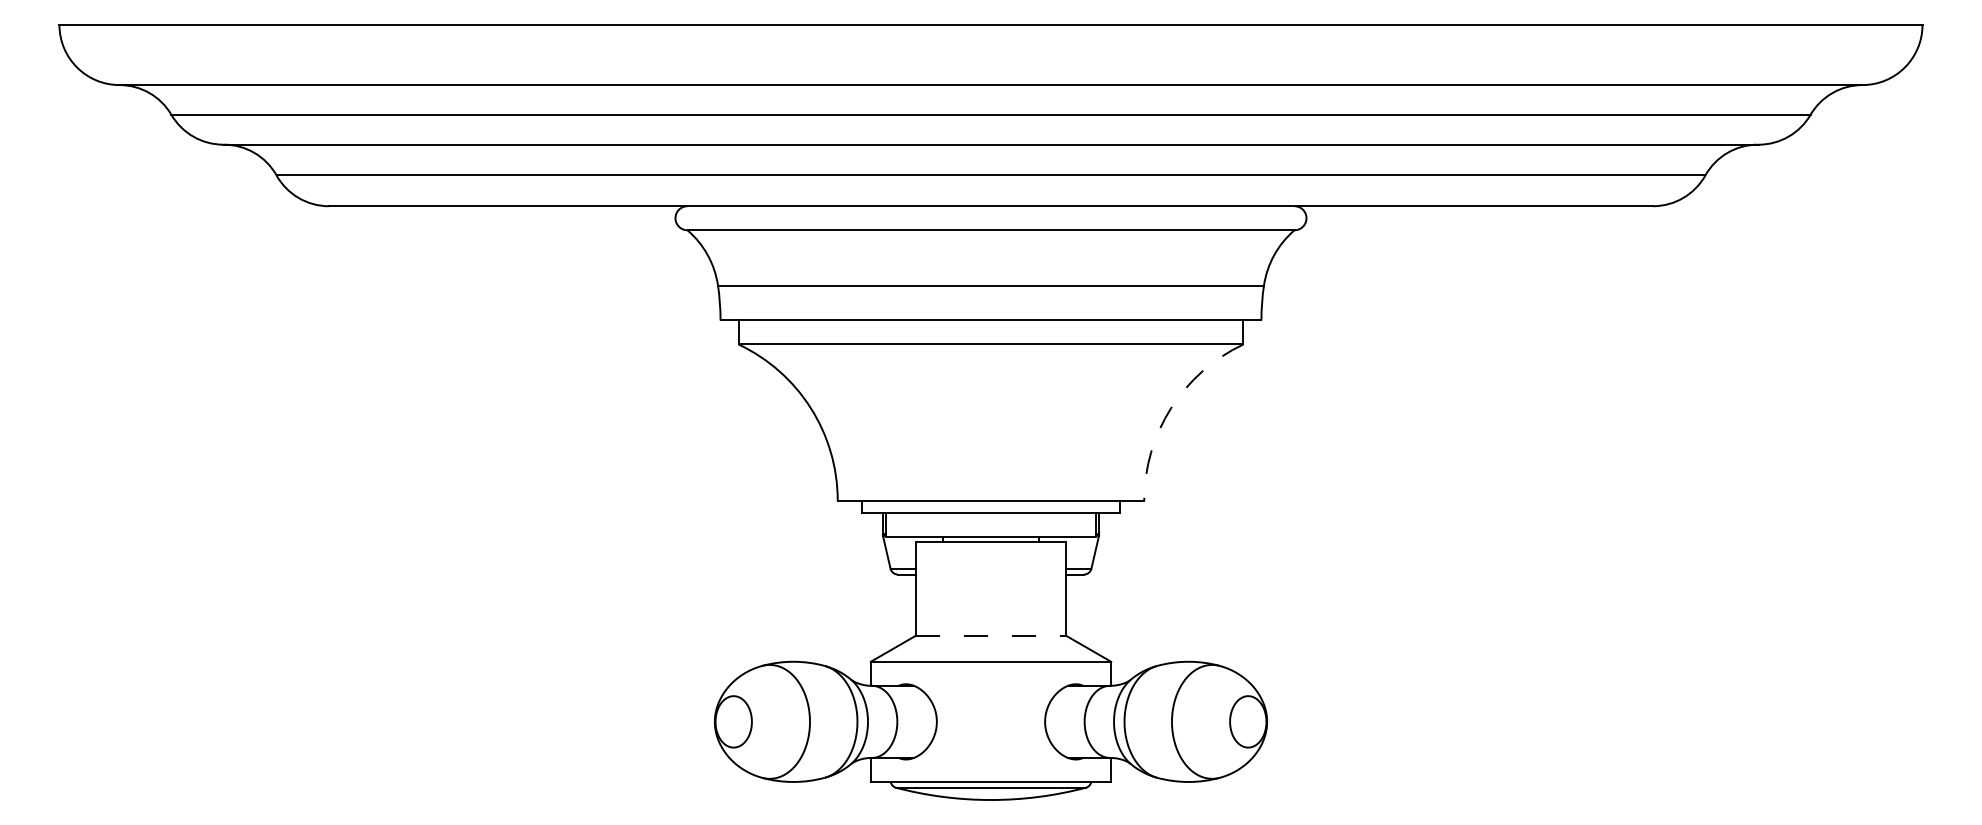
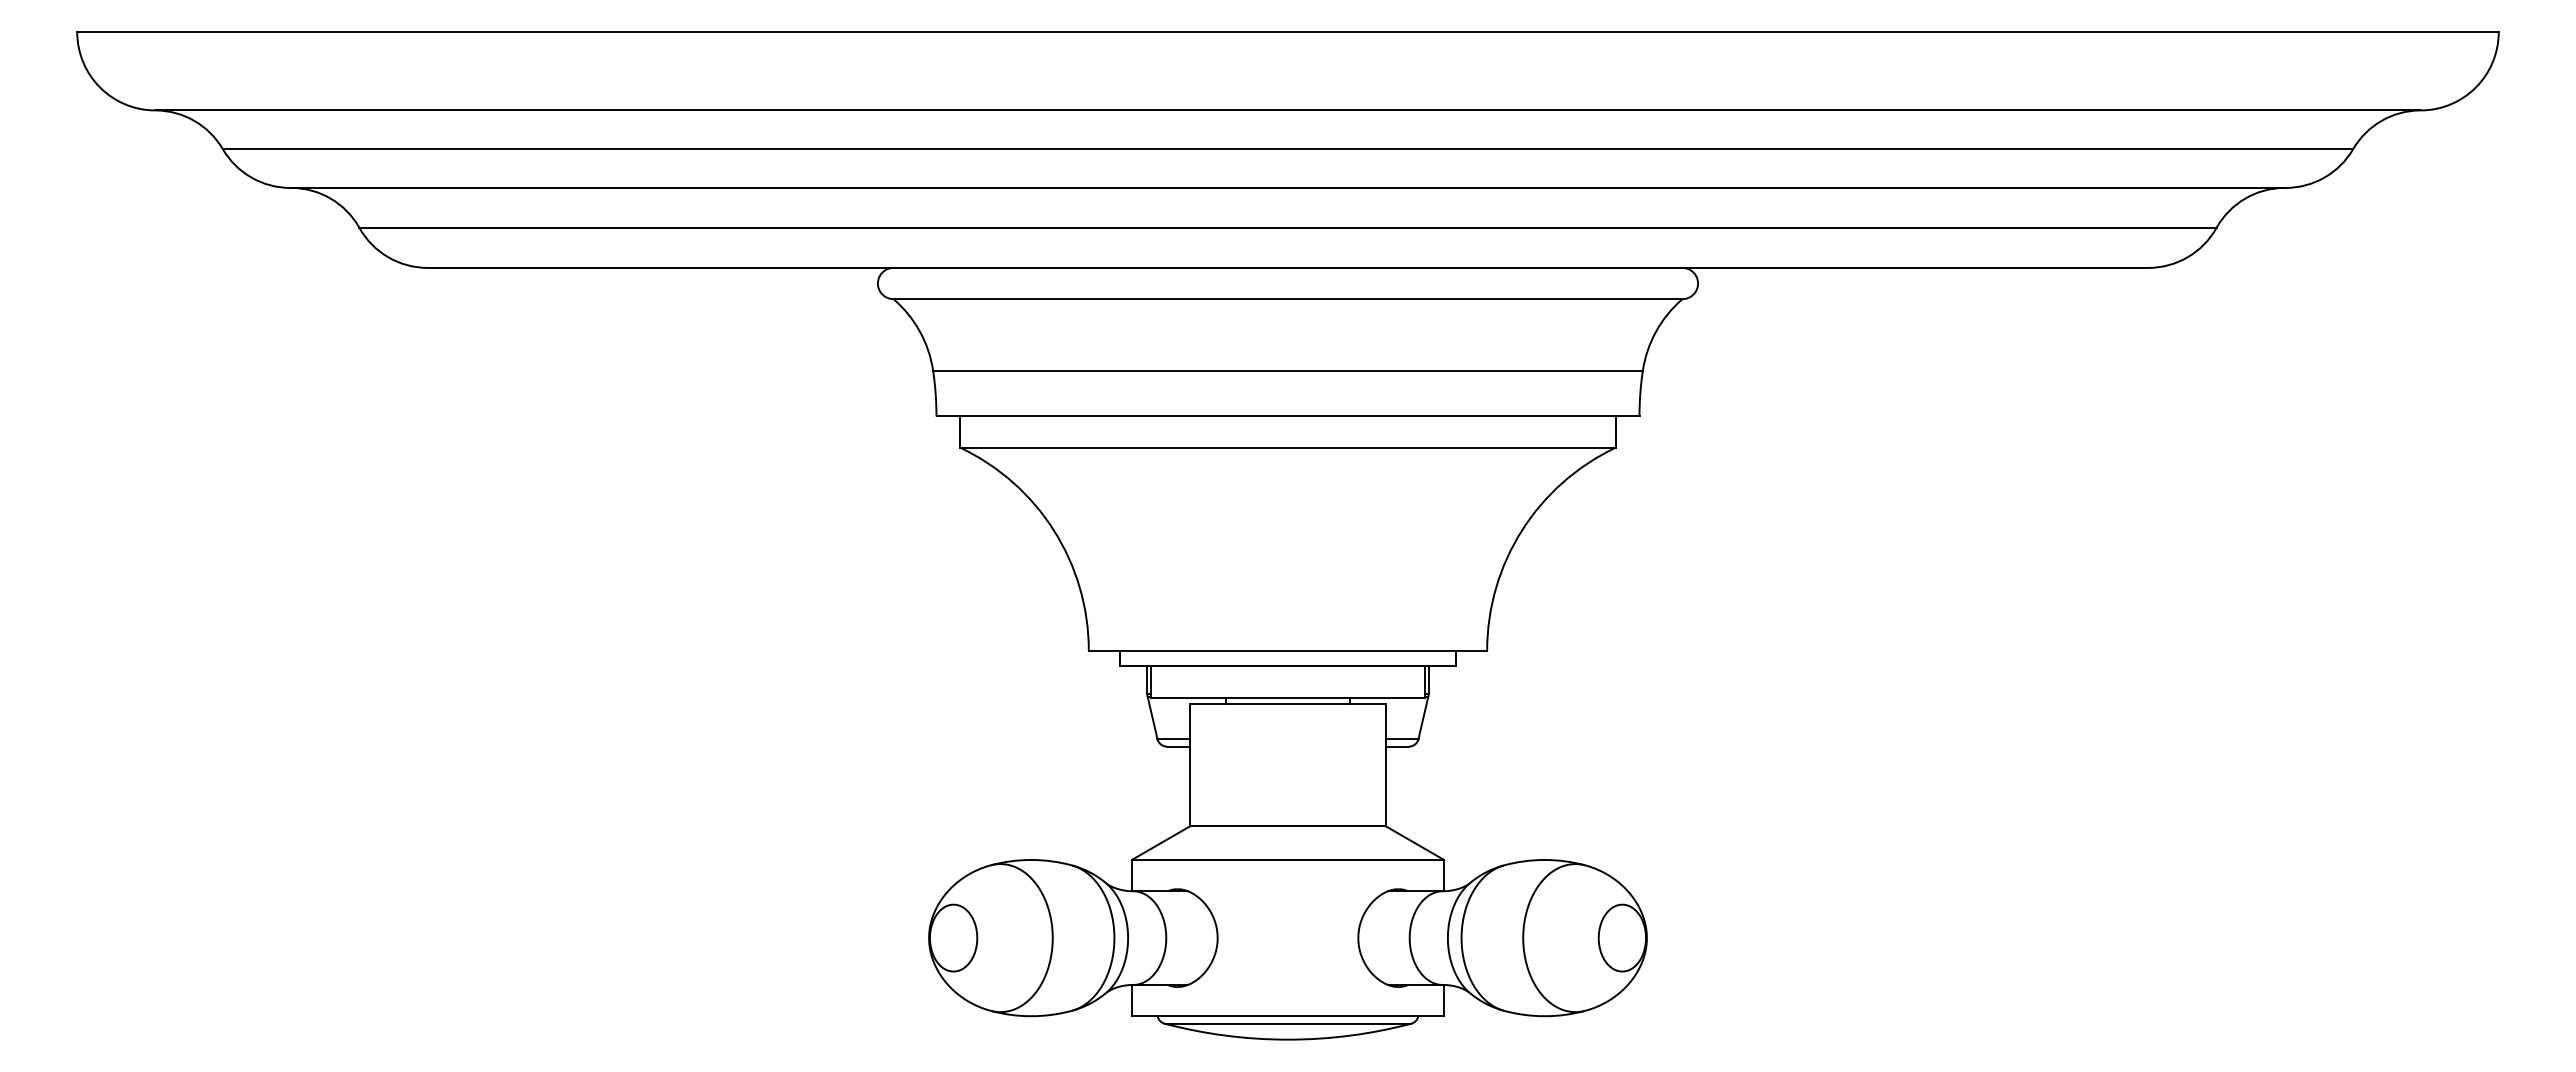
arc: (1171, 408) -> (1522, 530), dashed -> solid
line: (990, 636) -> (1287, 826), dashed -> solid

